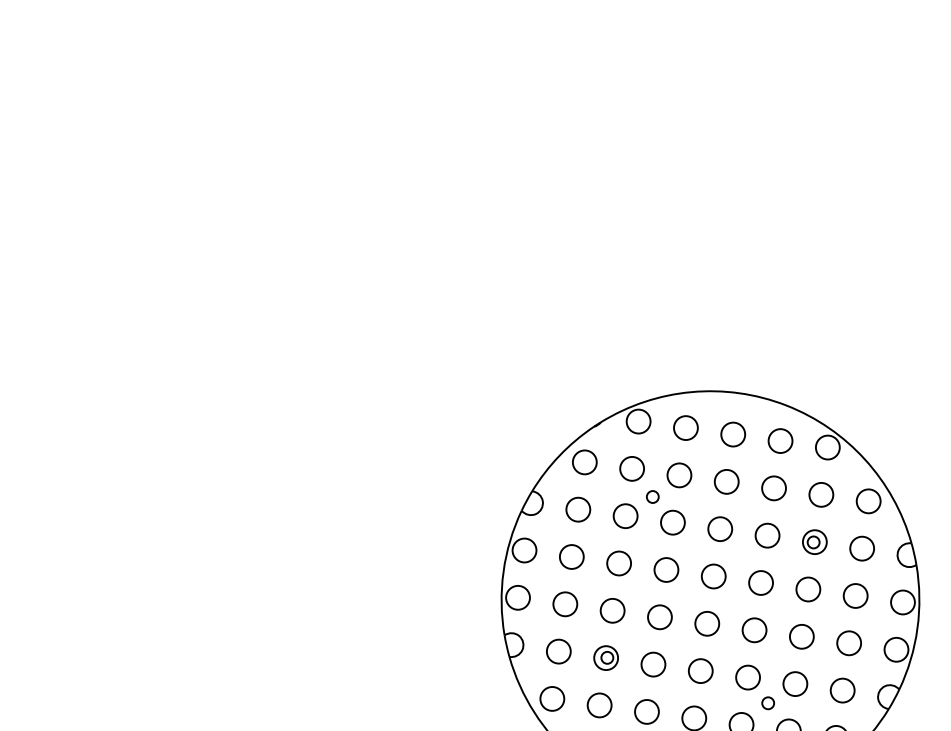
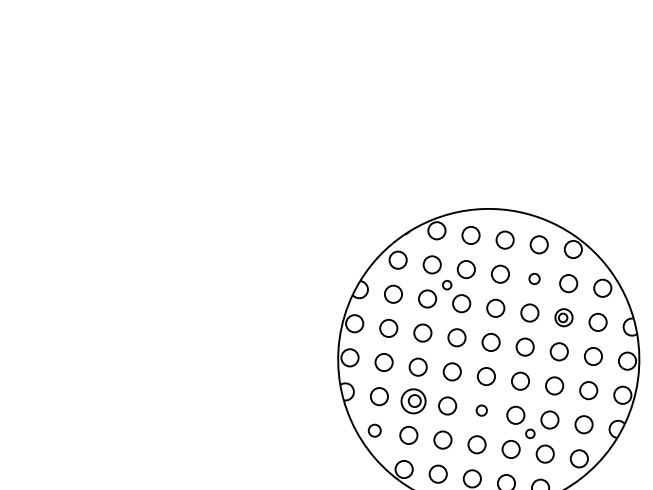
part: (773, 488) -> (534, 279), size x0.6
part: (605, 657) -> (413, 400), size x1.4
part: (700, 670) -> (481, 410), size x0.6
part: (552, 698) -> (374, 430), size x0.7

